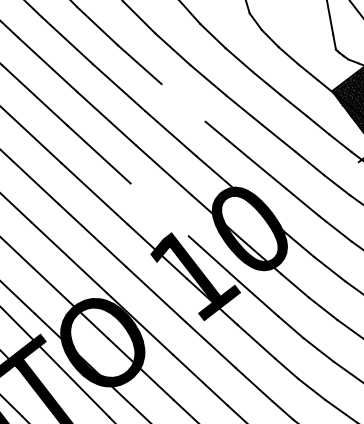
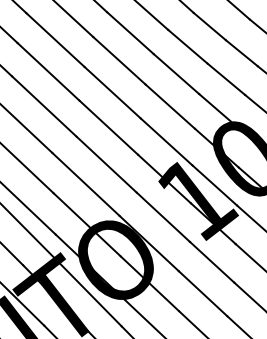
line: (183, 102) -> (187, 46), added
line: (159, 209) -> (166, 141), added

